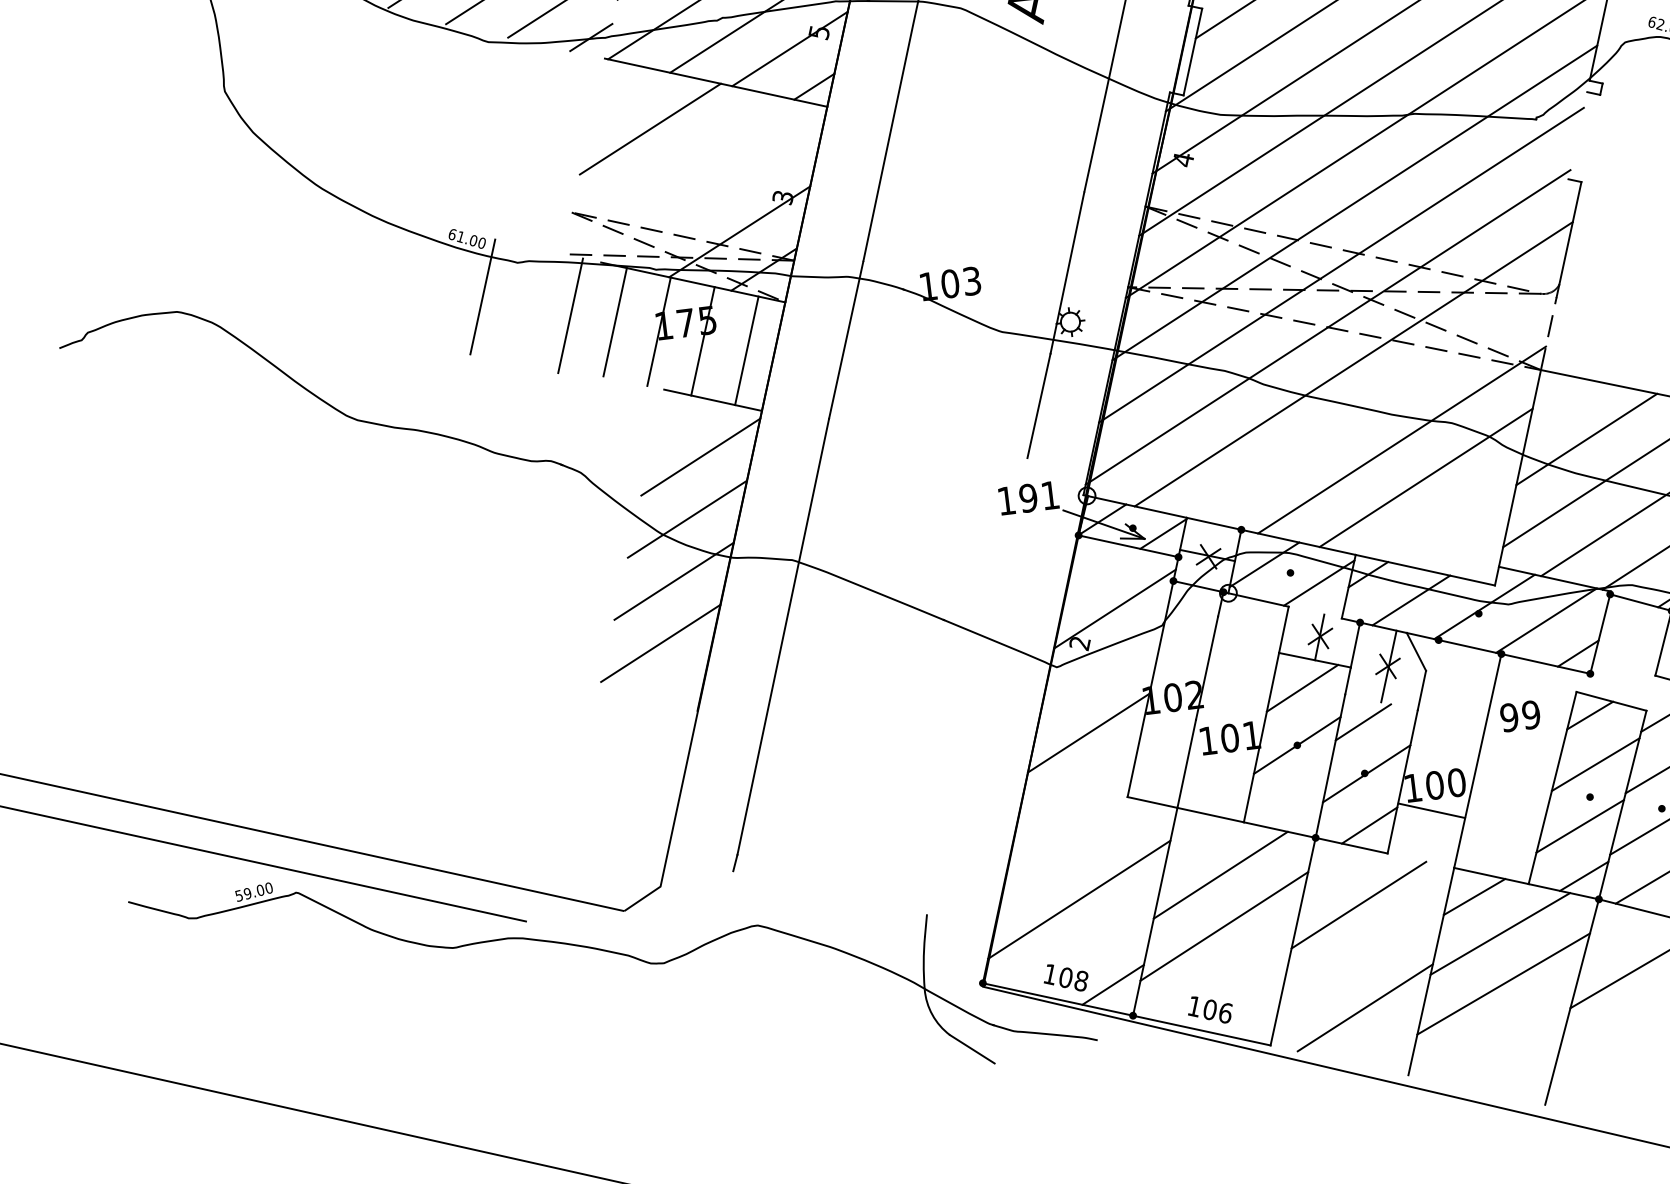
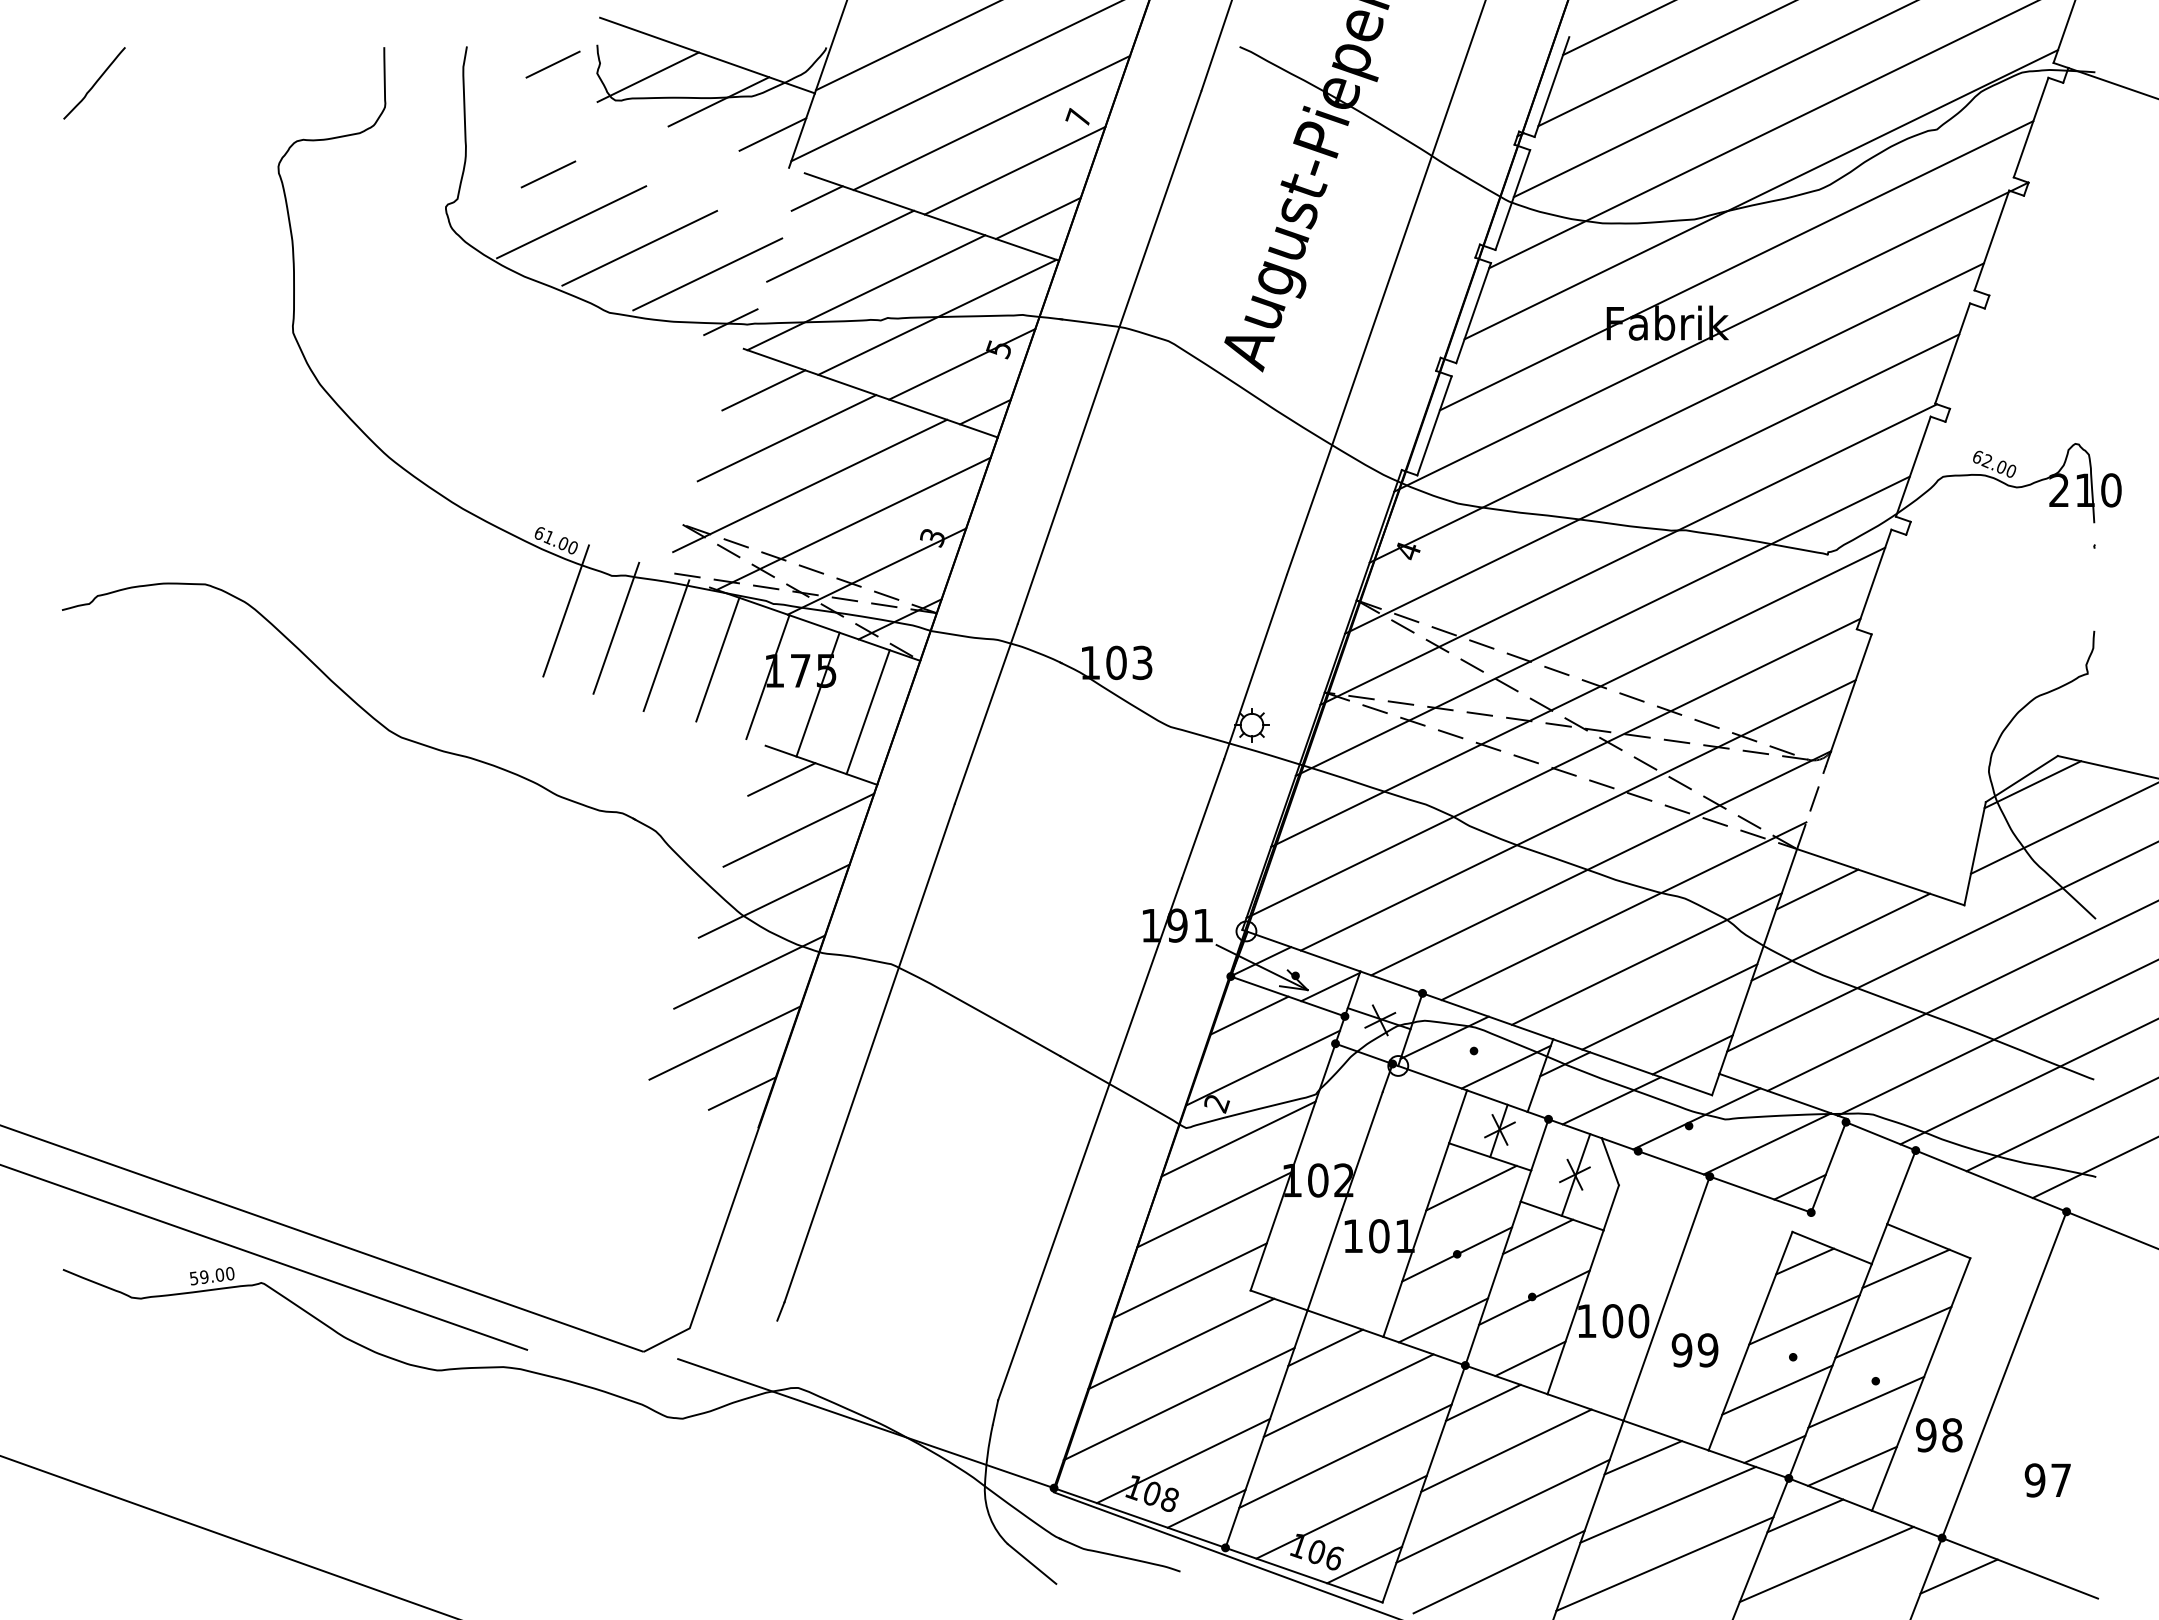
line: (625, 91) -> (763, 390), added
line: (1577, 135) -> (1873, 579), added
line: (675, 166) -> (810, 485), added
line: (715, 193) -> (853, 523), added
line: (526, 305) -> (616, 627), added
line: (1562, 401) -> (1817, 889), added
line: (1378, 402) -> (1601, 863), added
line: (680, 416) -> (781, 779), added
line: (1450, 515) -> (1669, 1006), added
line: (1474, 553) -> (1692, 1054), added
line: (1098, 566) -> (1249, 1015), added
line: (1315, 612) -> (1497, 1100), added
line: (1101, 670) -> (1238, 1138), added
line: (679, 684) -> (741, 1093), added
line: (976, 686) -> (1089, 1139), added
line: (1650, 693) -> (1879, 1244), added
line: (1380, 702) -> (1561, 1215), added
text: (1519, 716) -> (1694, 1350), moved
line: (1075, 794) -> (1189, 1280), added
line: (1292, 802) -> (1443, 1320), added
line: (1431, 810) -> (1585, 1407), moved
line: (1196, 837) -> (1325, 1347), added
line: (1075, 848) -> (1181, 1343), added
line: (1334, 867) -> (1483, 1402), added
line: (1616, 928) -> (1805, 1515), added
line: (1088, 946) -> (1183, 1460), added
line: (818, 948) -> (866, 1423), added
line: (1361, 955) -> (1502, 1510), added
line: (1227, 977) -> (1341, 1516), added
line: (1251, 1015) -> (1364, 1564), added

